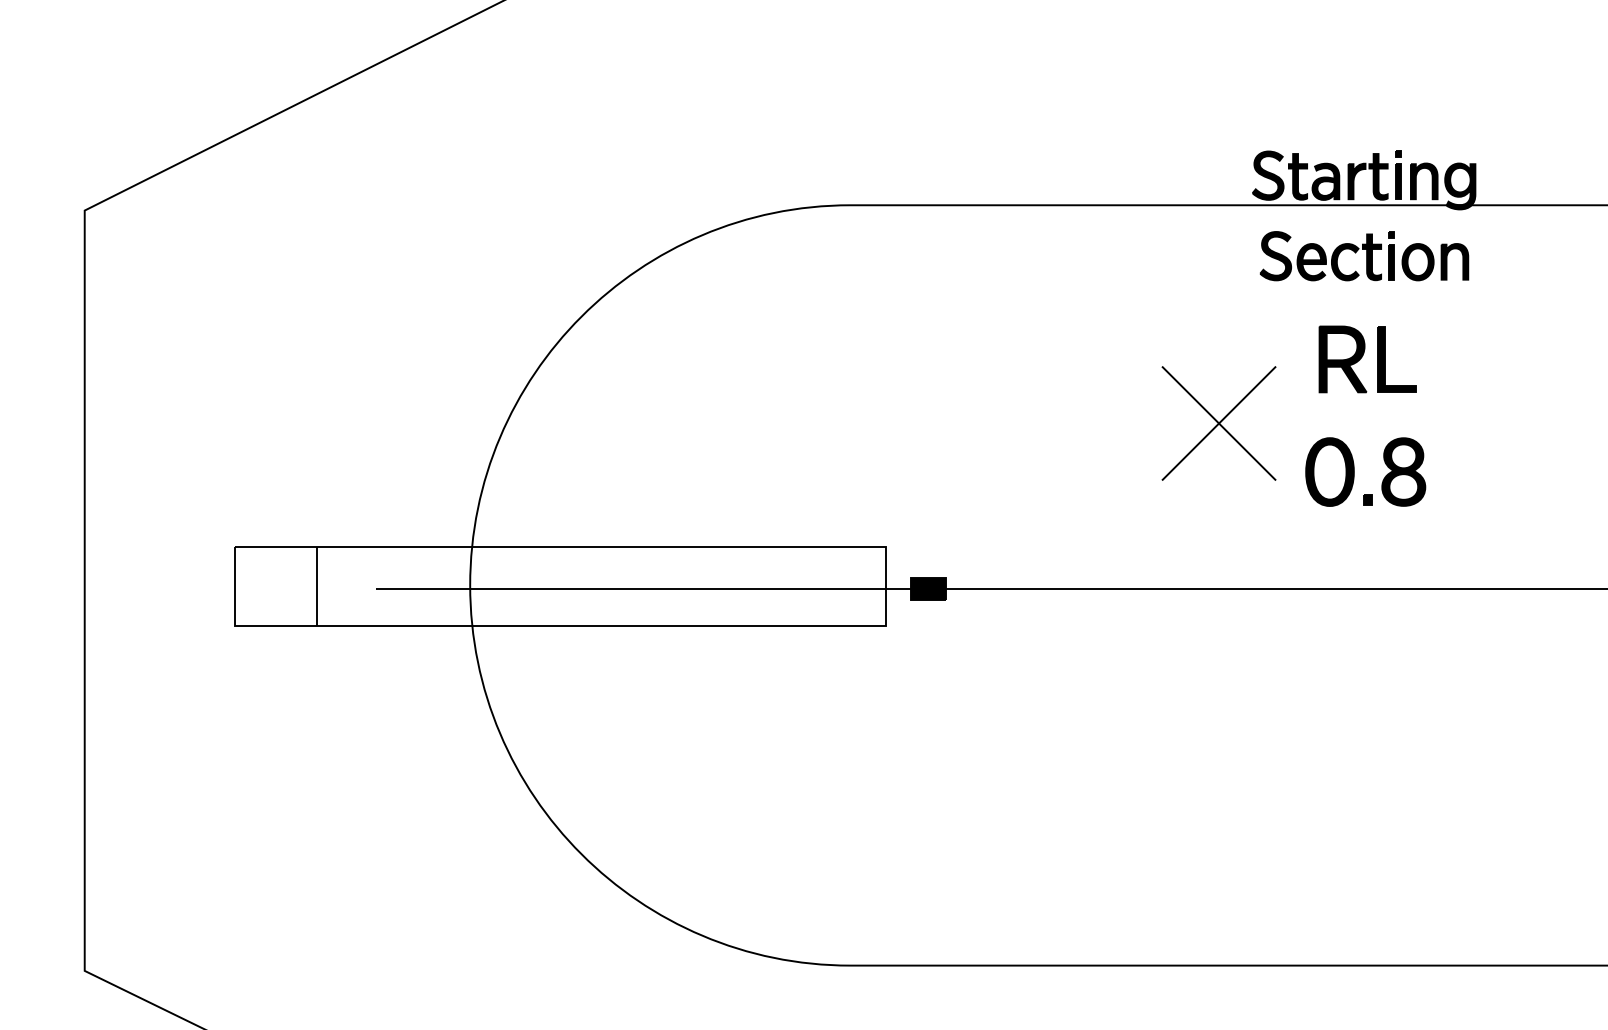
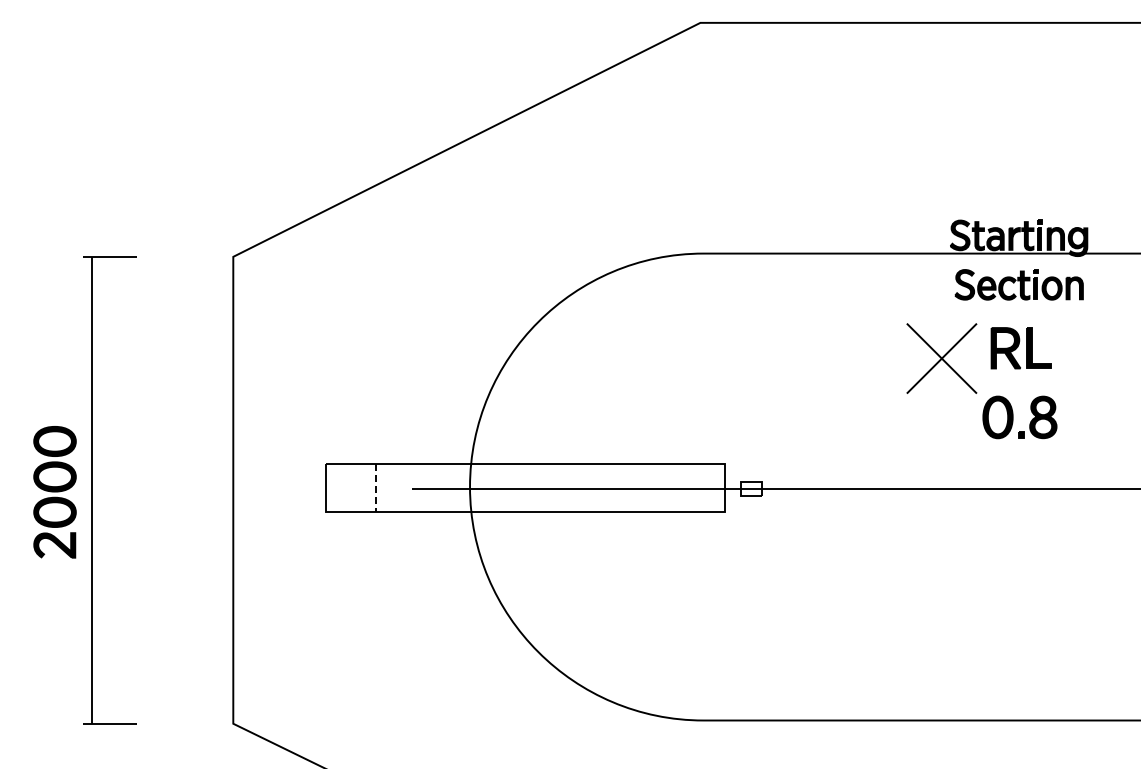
part: (1218, 423) -> (941, 358), moved
line: (316, 587) -> (375, 488), solid -> dashed
fill: (928, 587) -> (751, 488), removed

